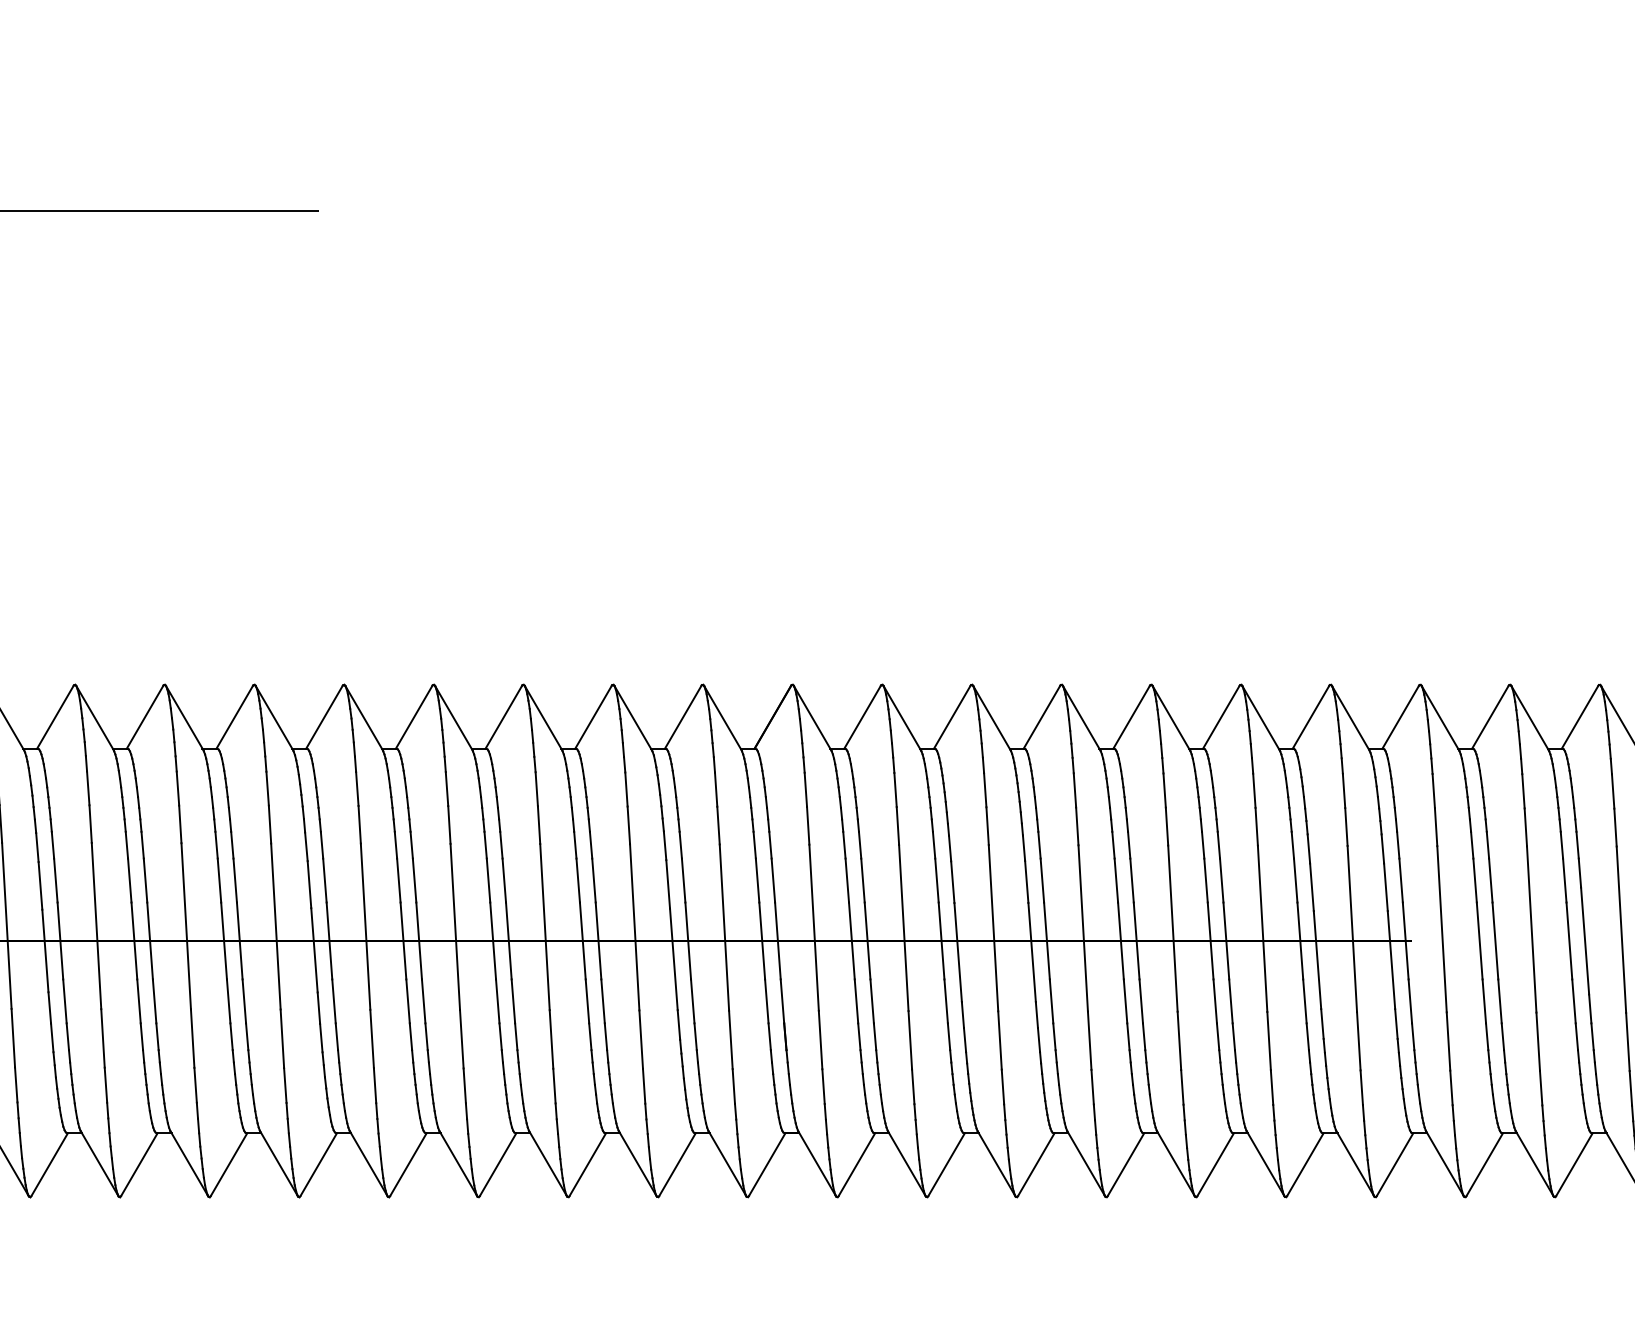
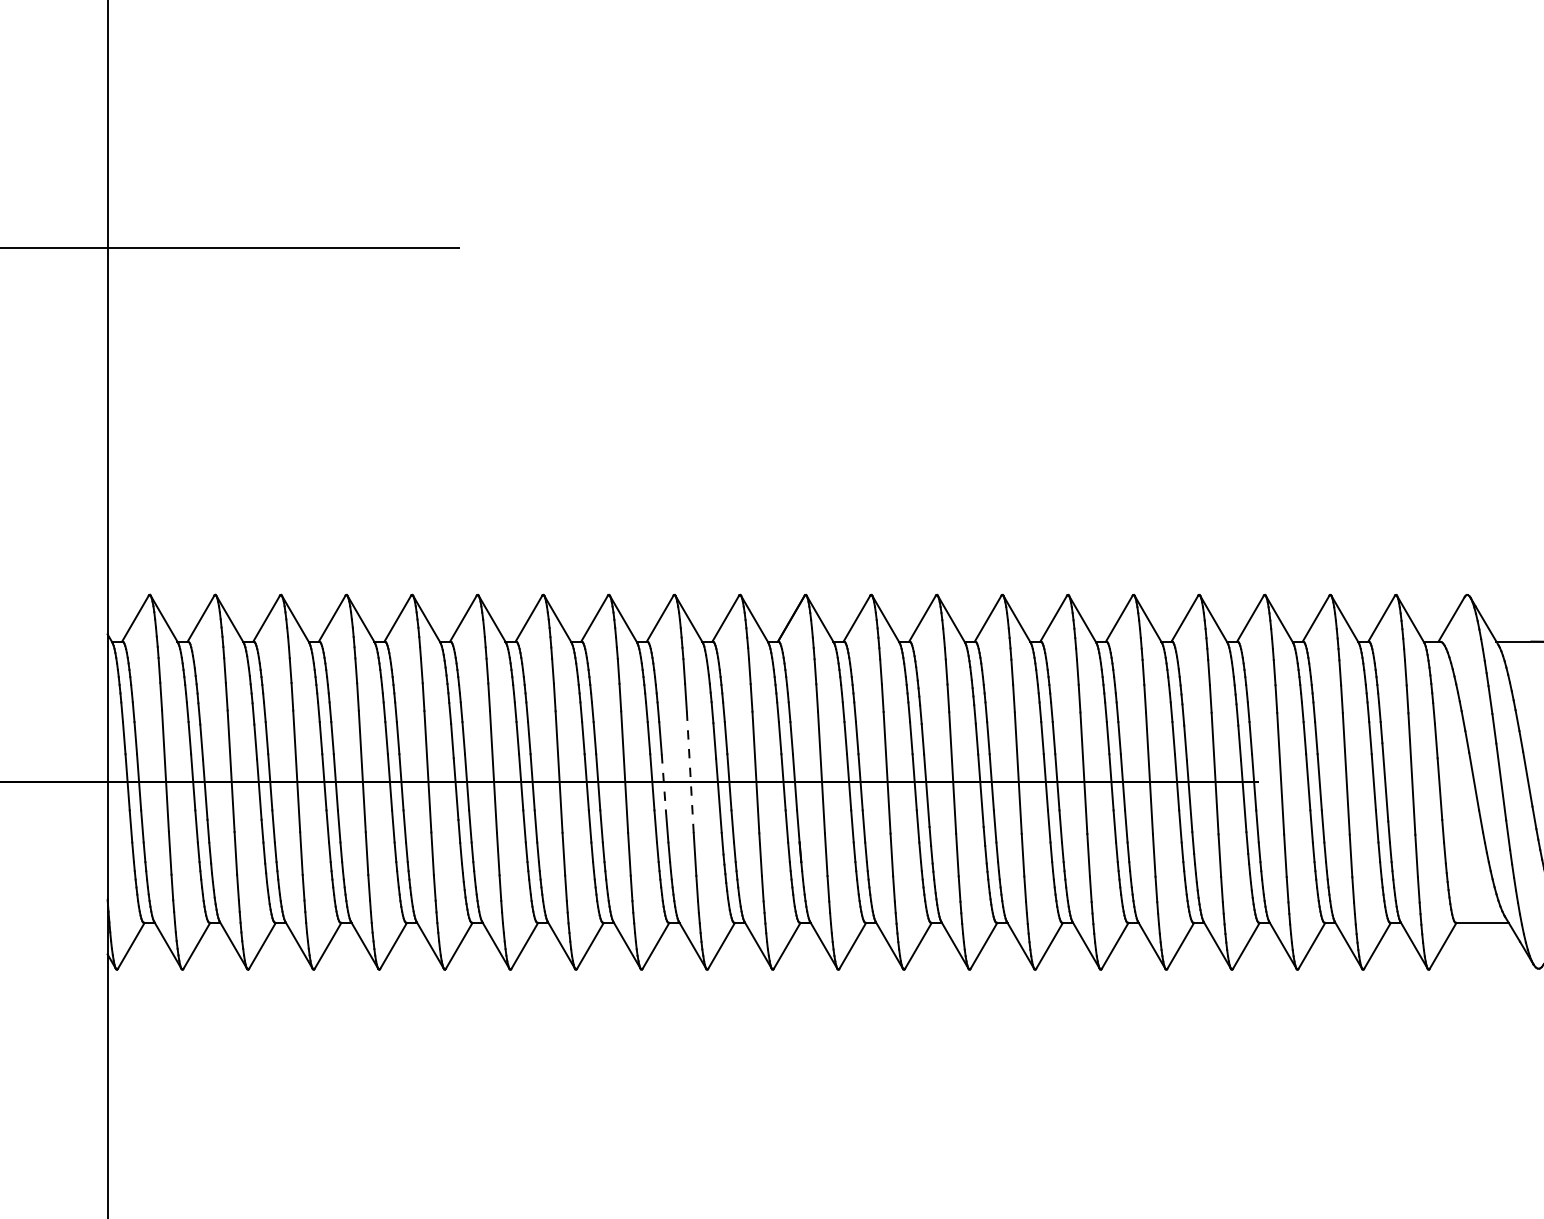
line: (634, 927) -> (690, 772), solid -> dashed
line: (598, 941) -> (663, 782), solid -> dashed

